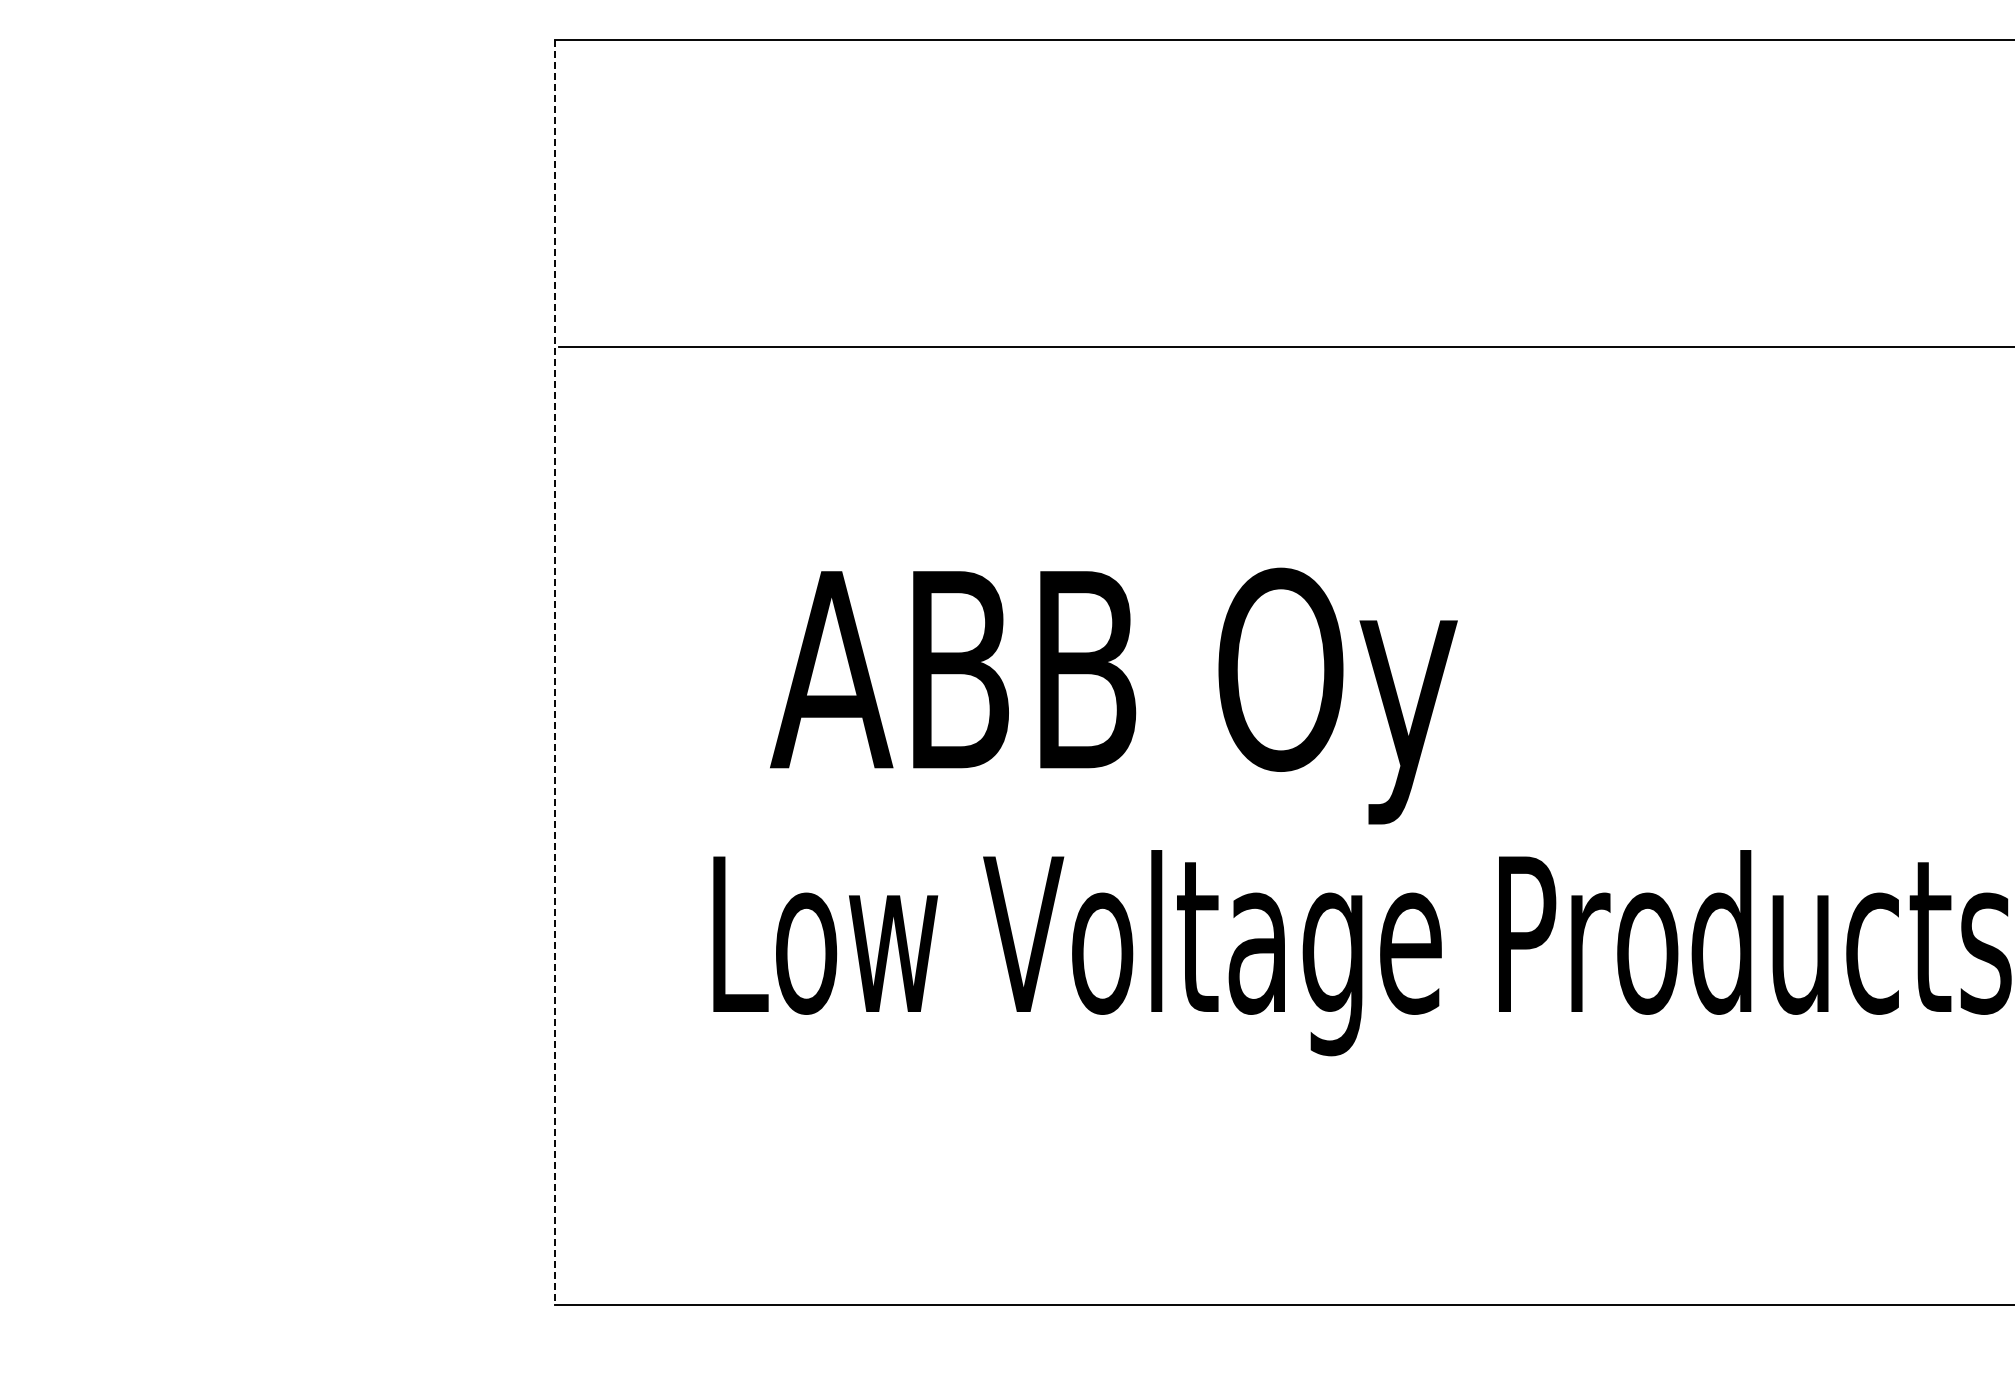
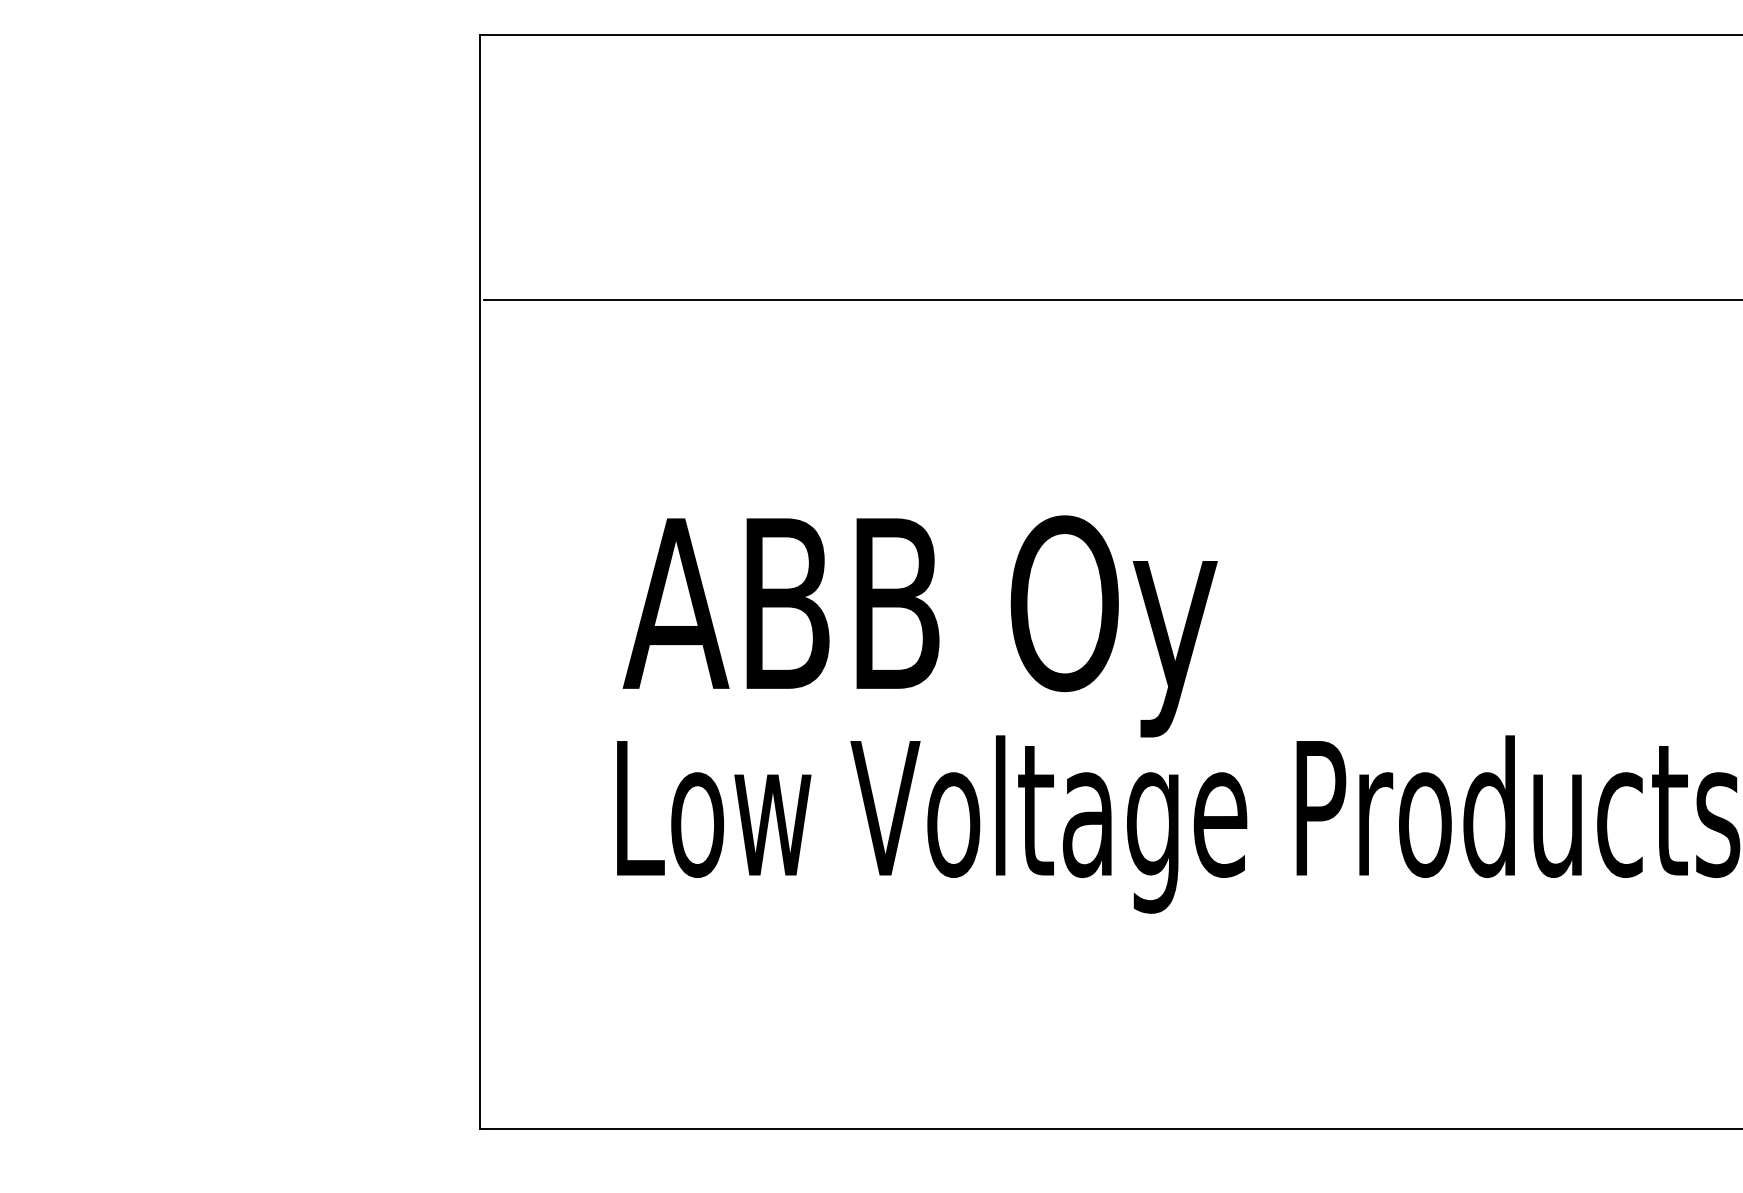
line: (555, 672) -> (480, 581), dashed -> solid
text: (1113, 695) -> (919, 625), moved

